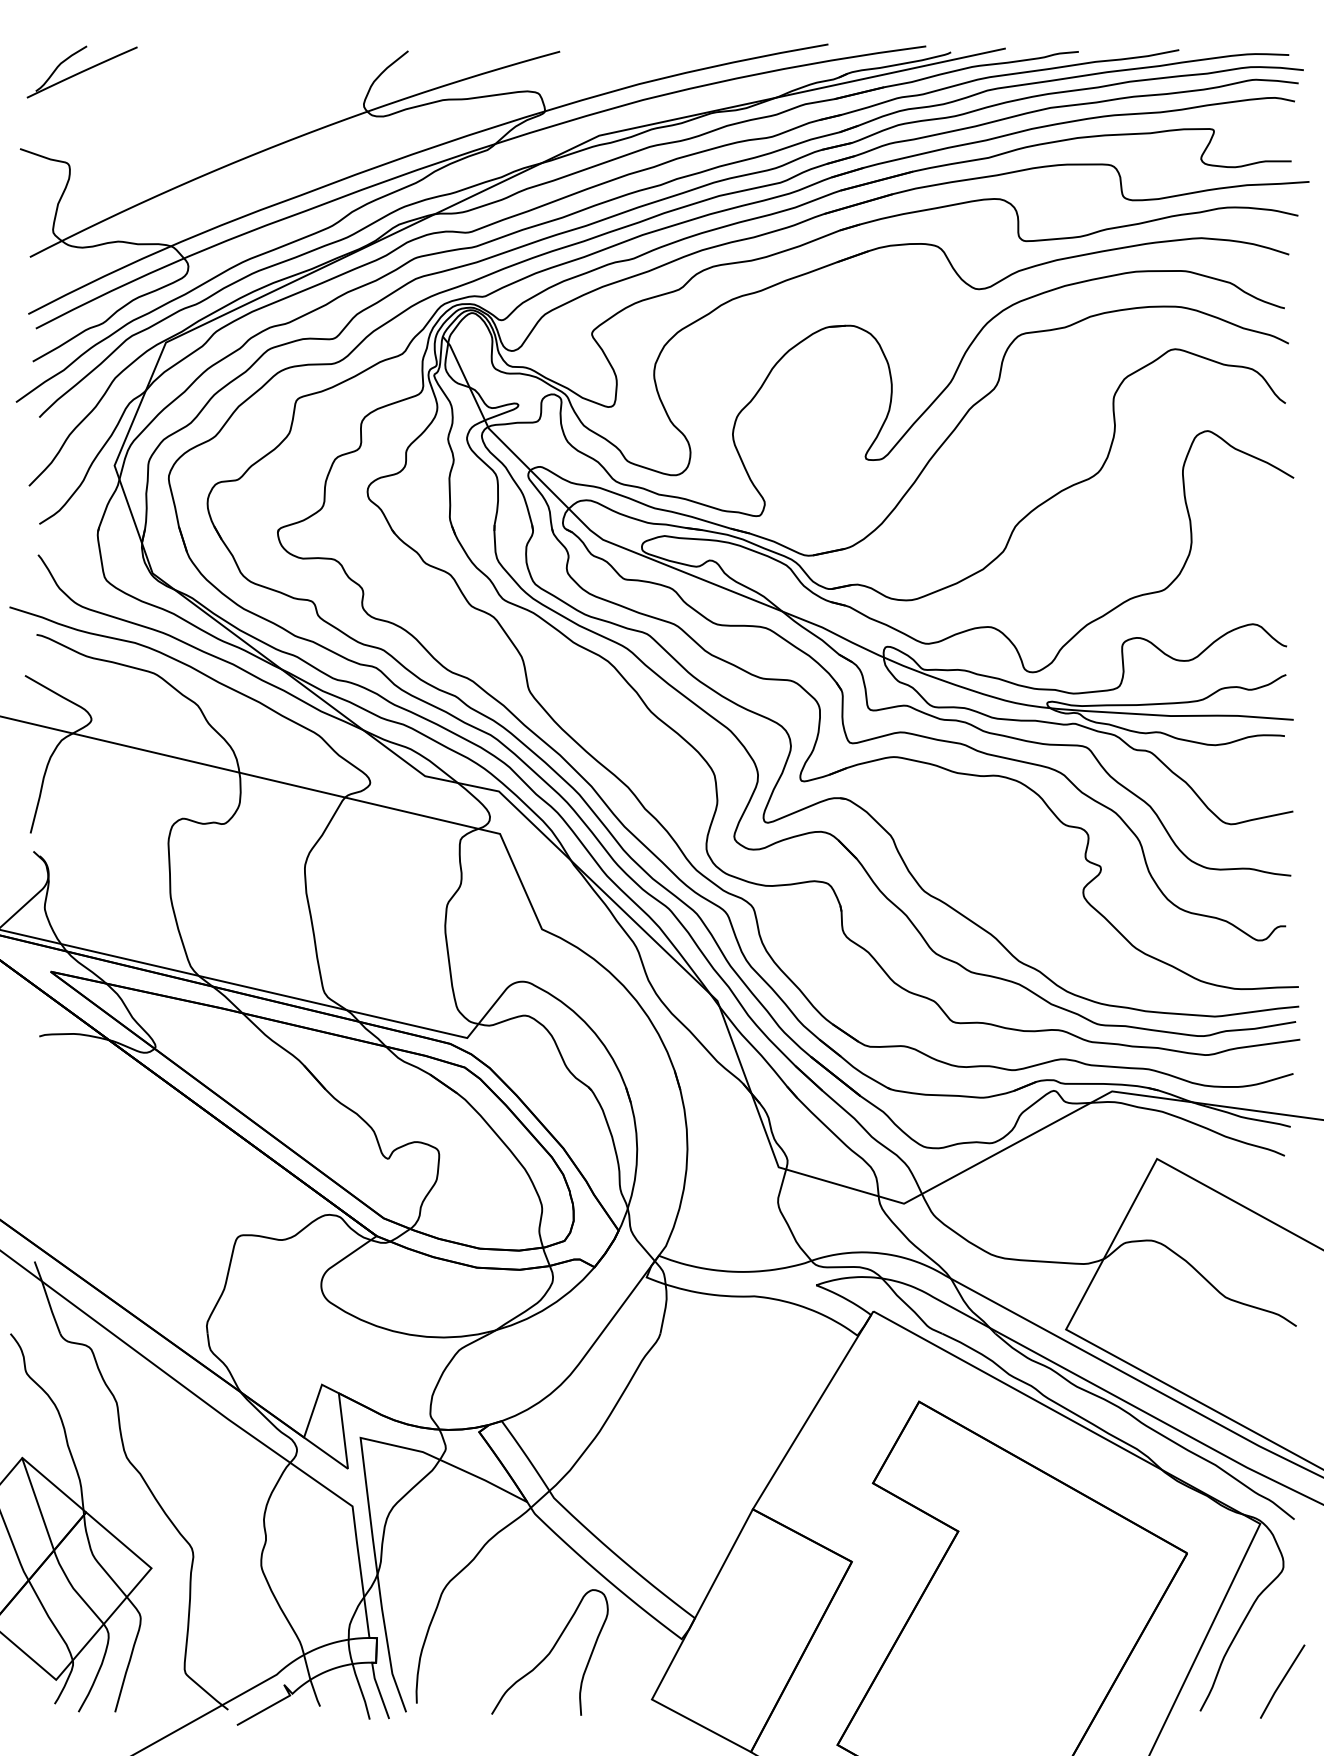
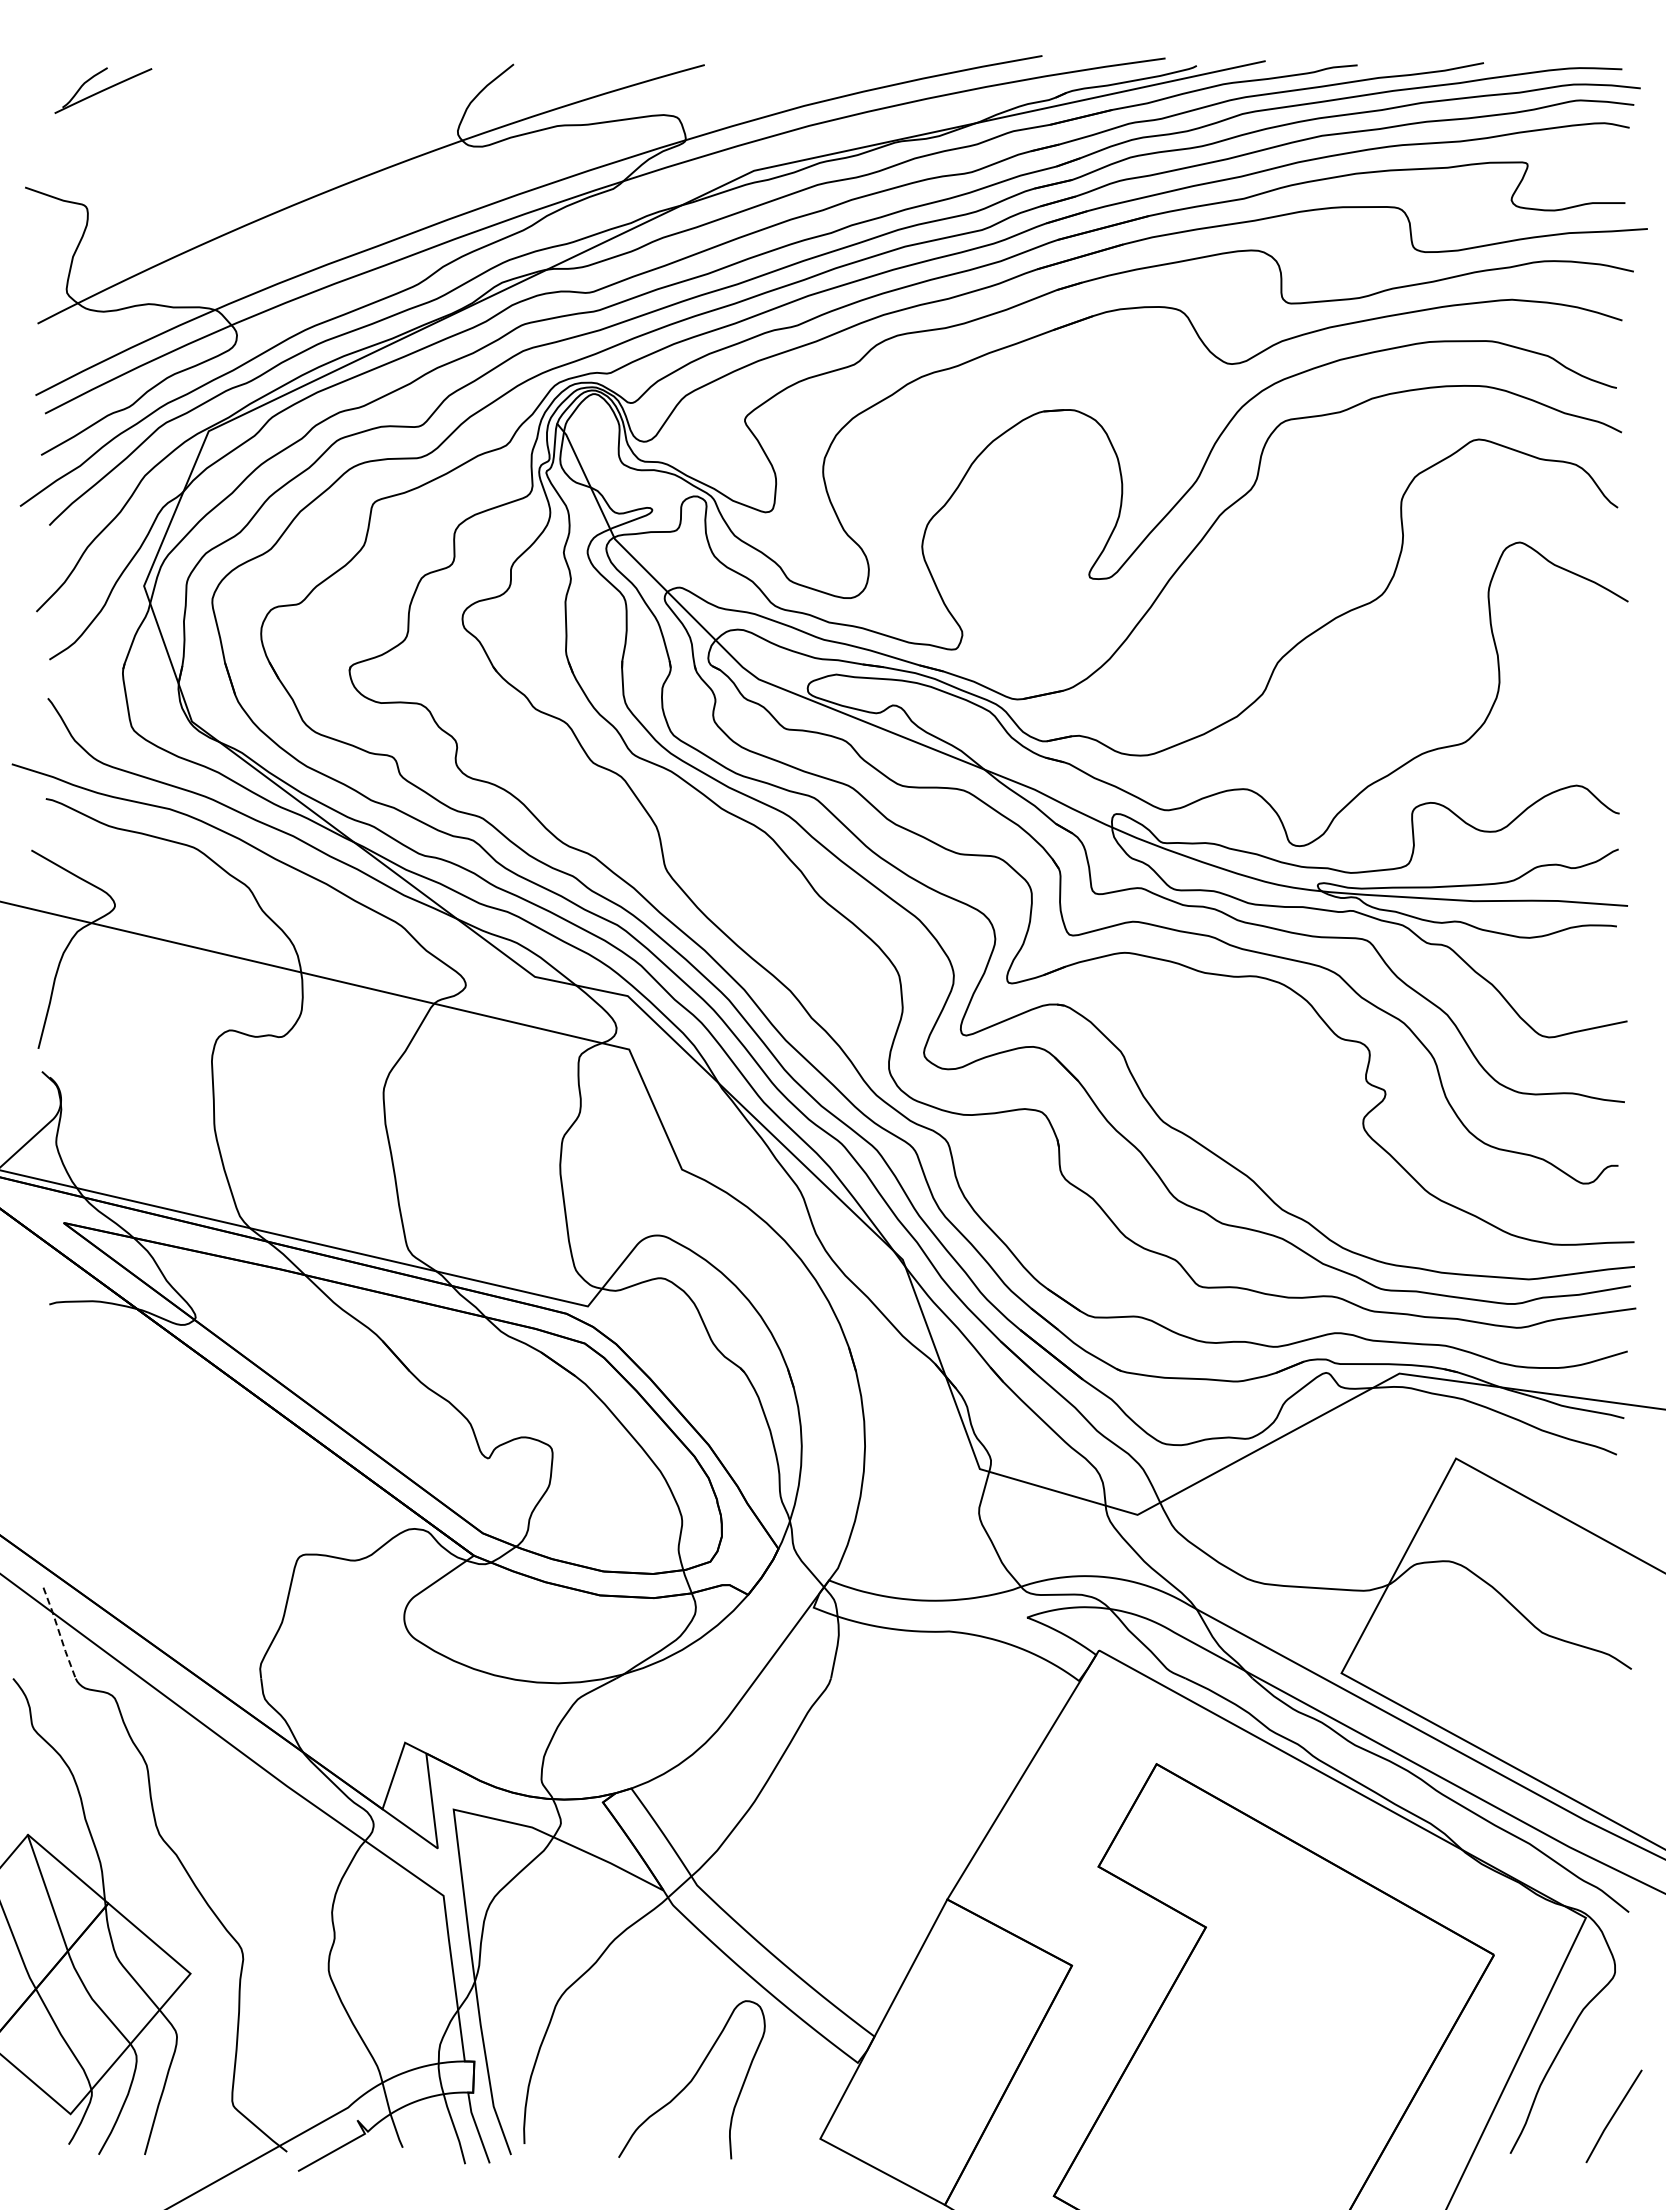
part: (82, 71) -> (103, 90), size x0.7
line: (47, 1297) -> (59, 1633), solid -> dashed

